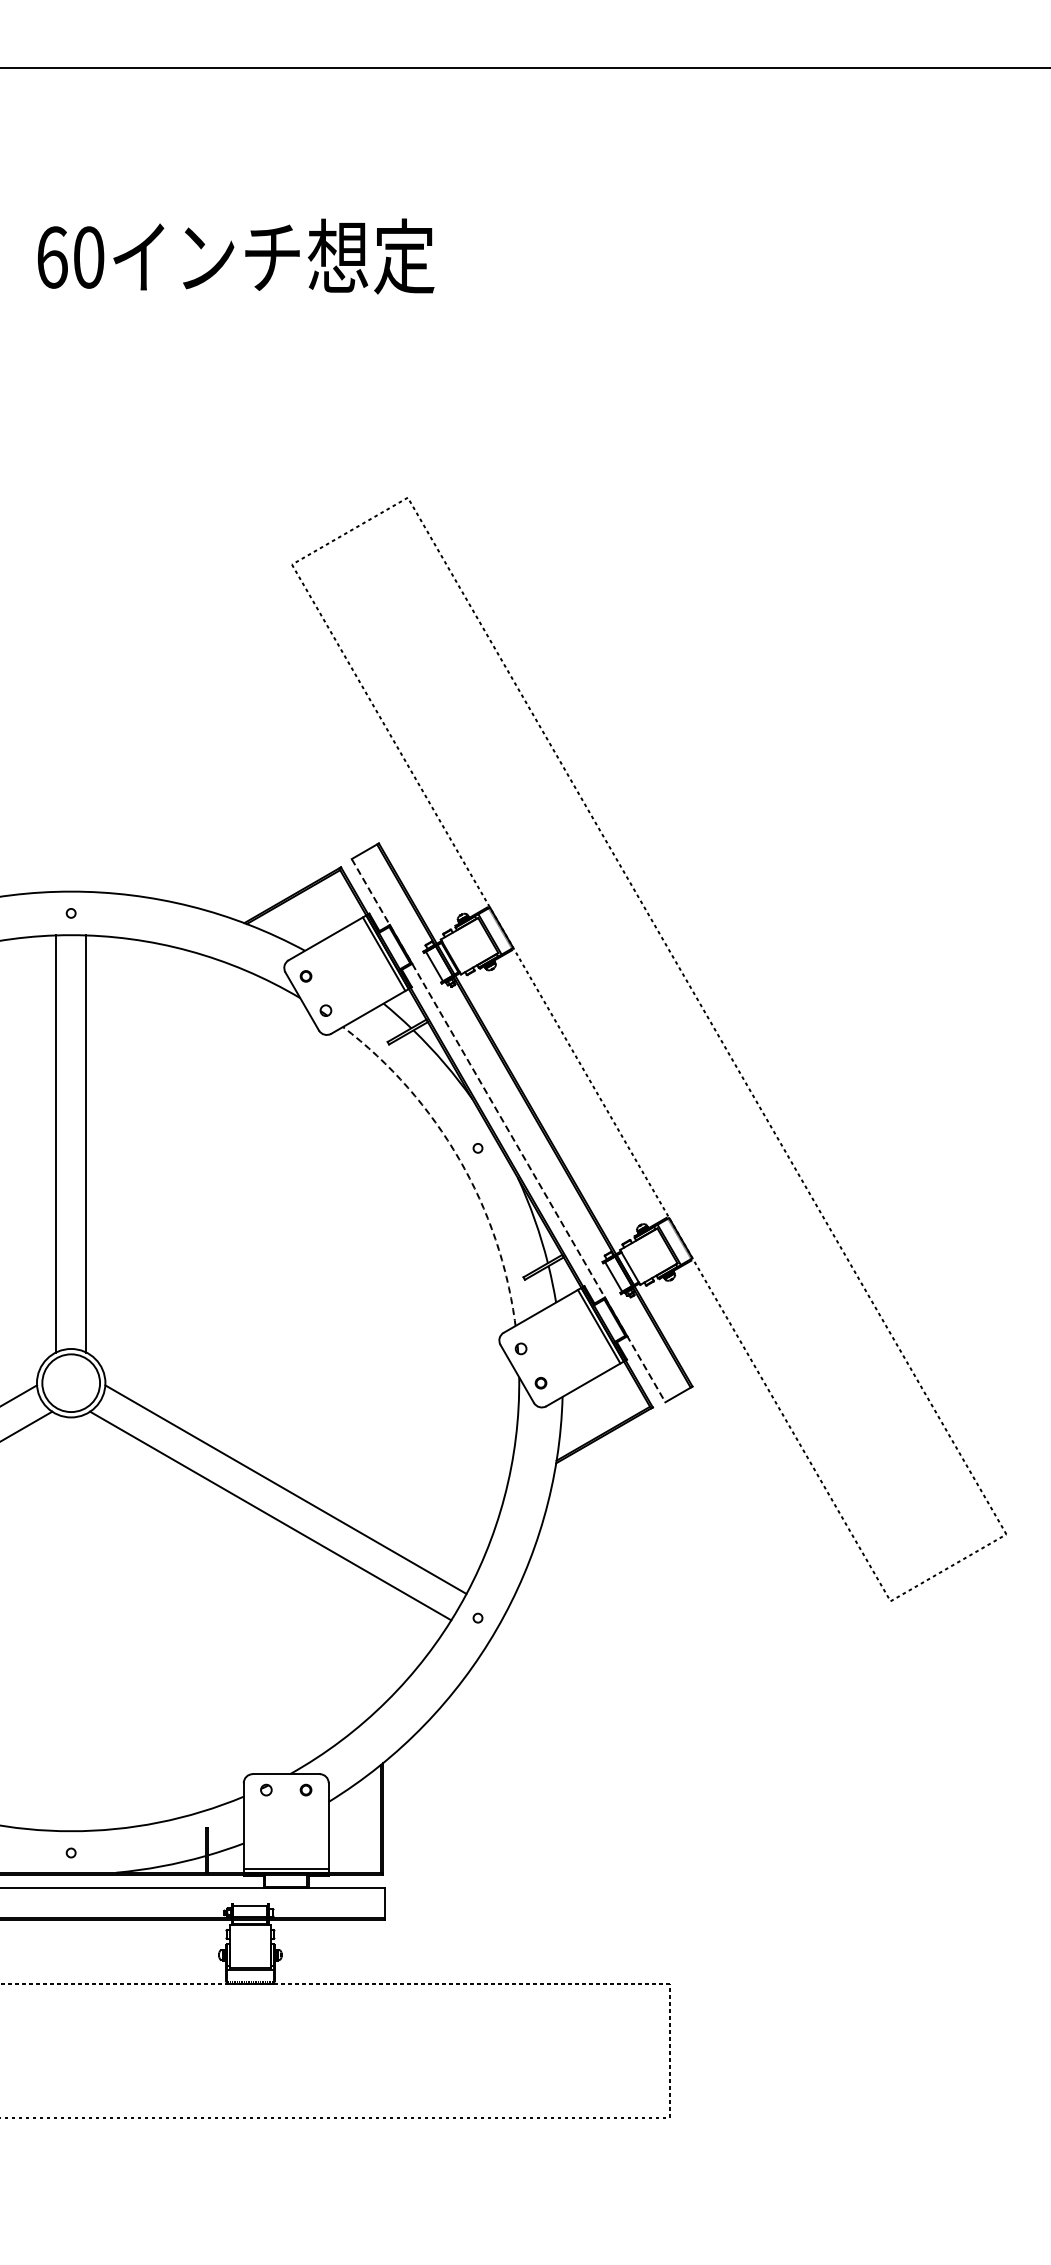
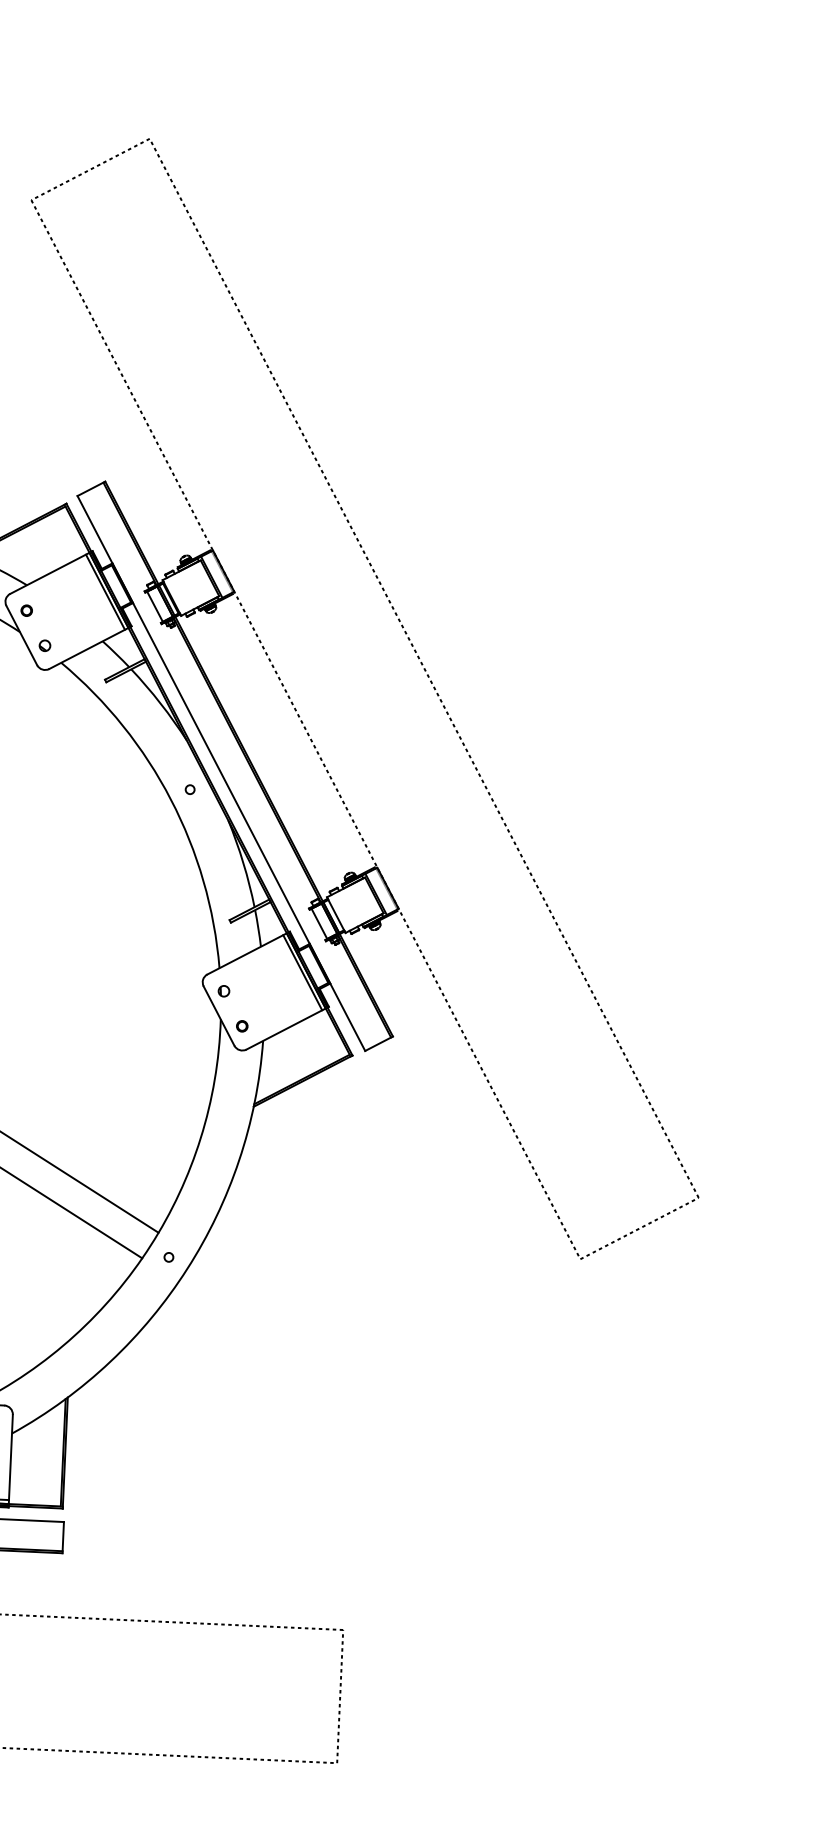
line: (508, 1130) -> (221, 773), dashed -> solid
arc: (459, 1159) -> (171, 799), dashed -> solid

